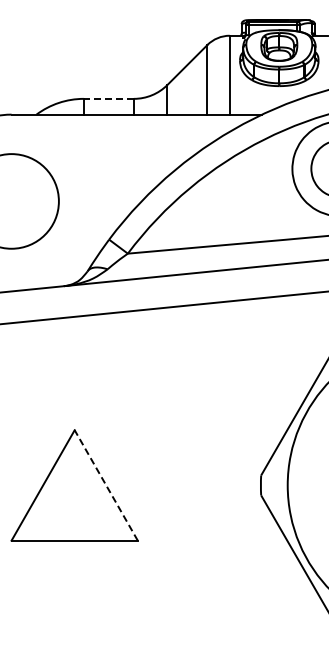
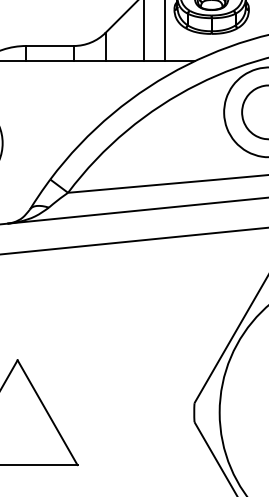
line: (108, 98) -> (49, 45), dashed -> solid
line: (106, 485) -> (47, 412), dashed -> solid

